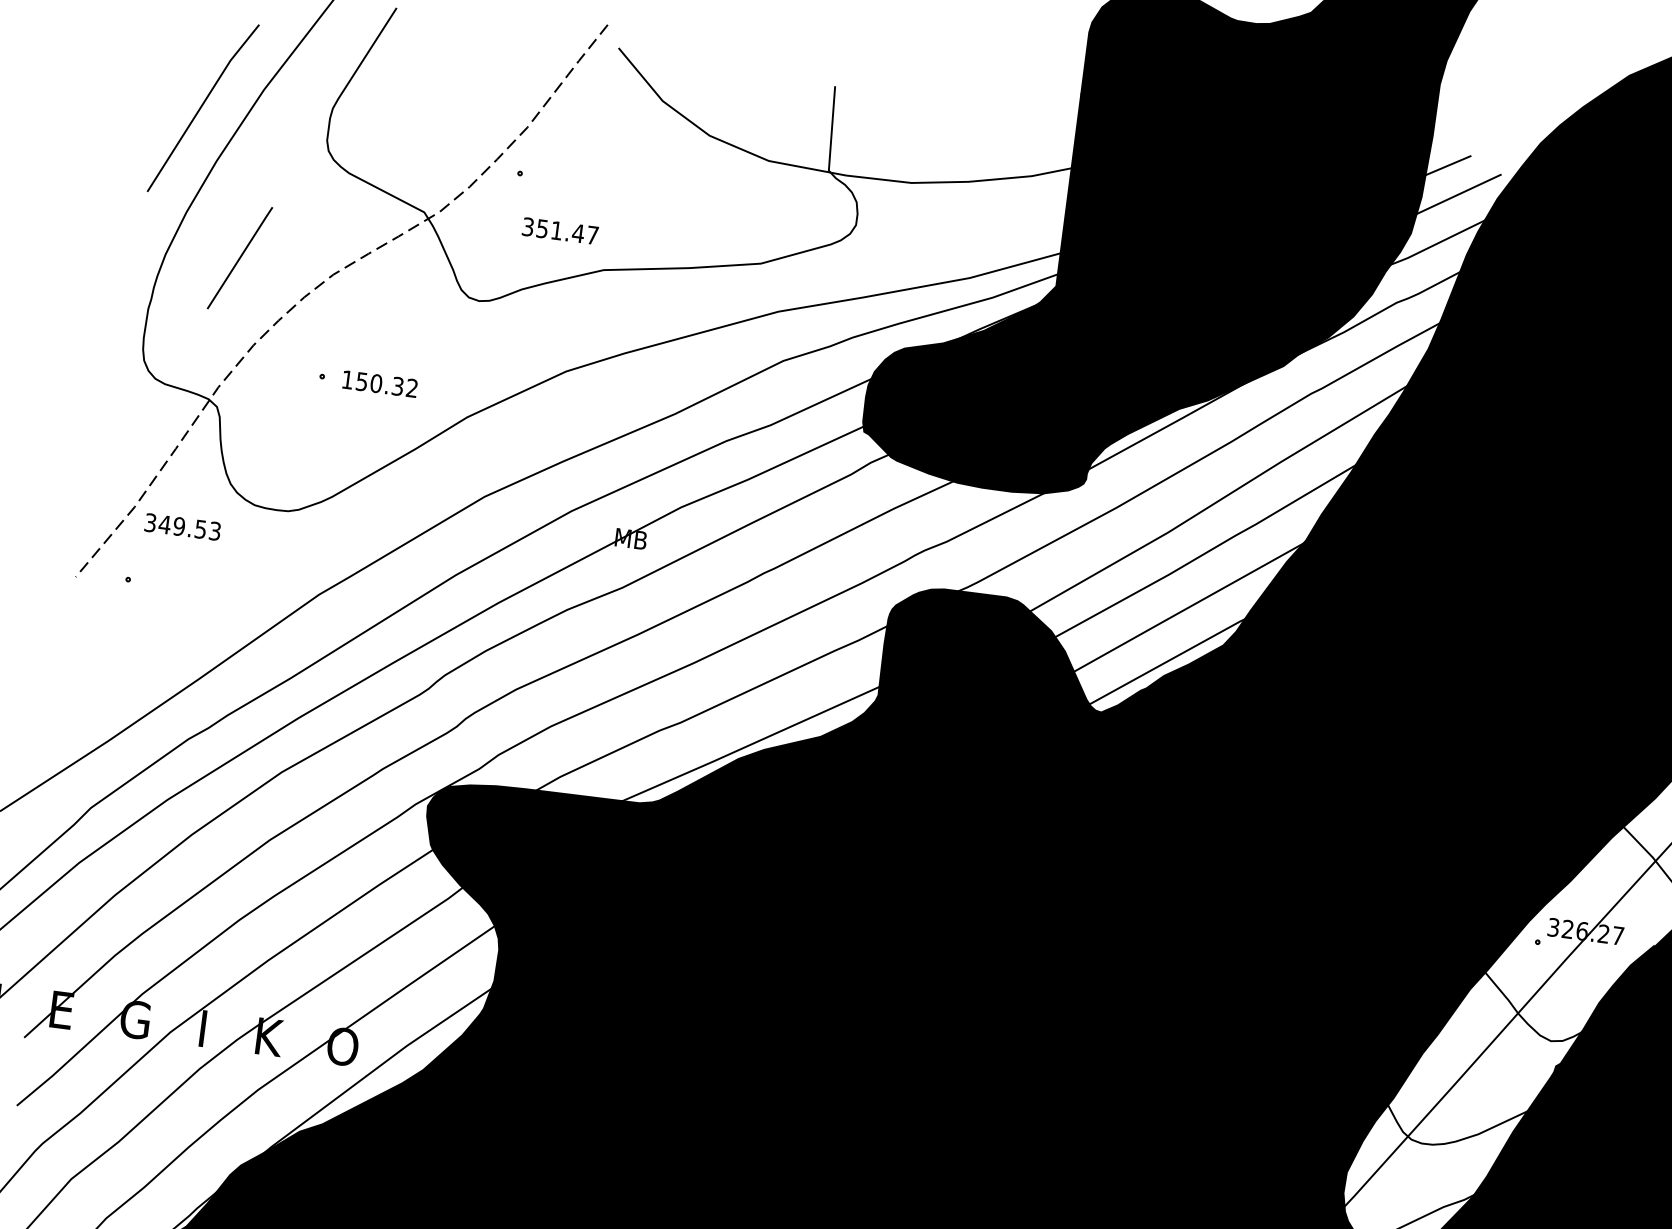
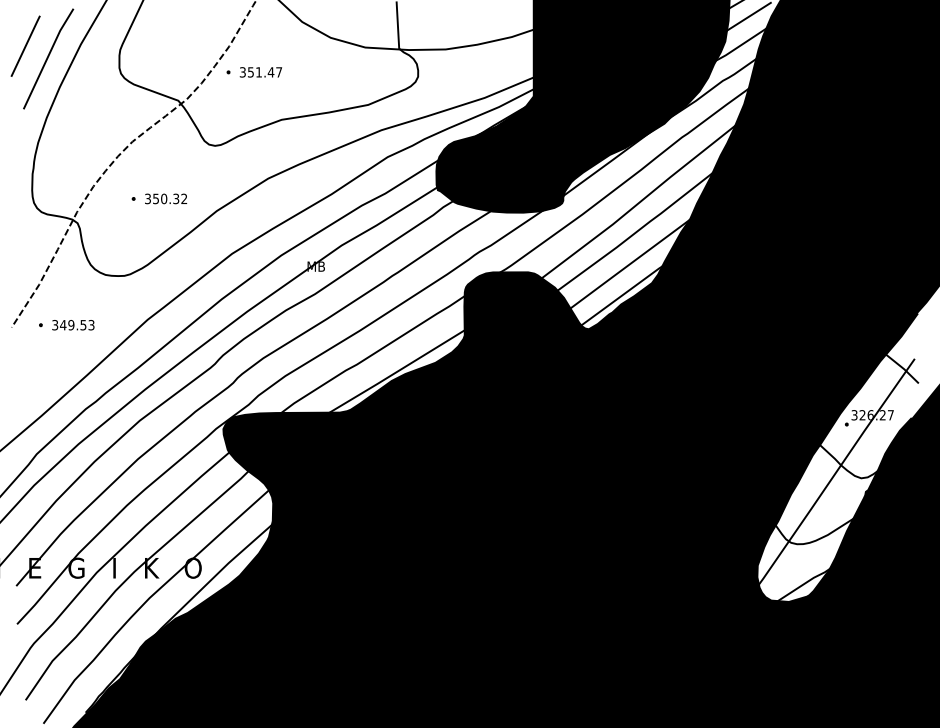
text: (559, 231) -> (260, 72), moved
line: (239, 256) -> (25, 45), moved
text: (346, 379) -> (147, 198), 150.32 -> 350.32
text: (182, 527) -> (73, 325), moved

